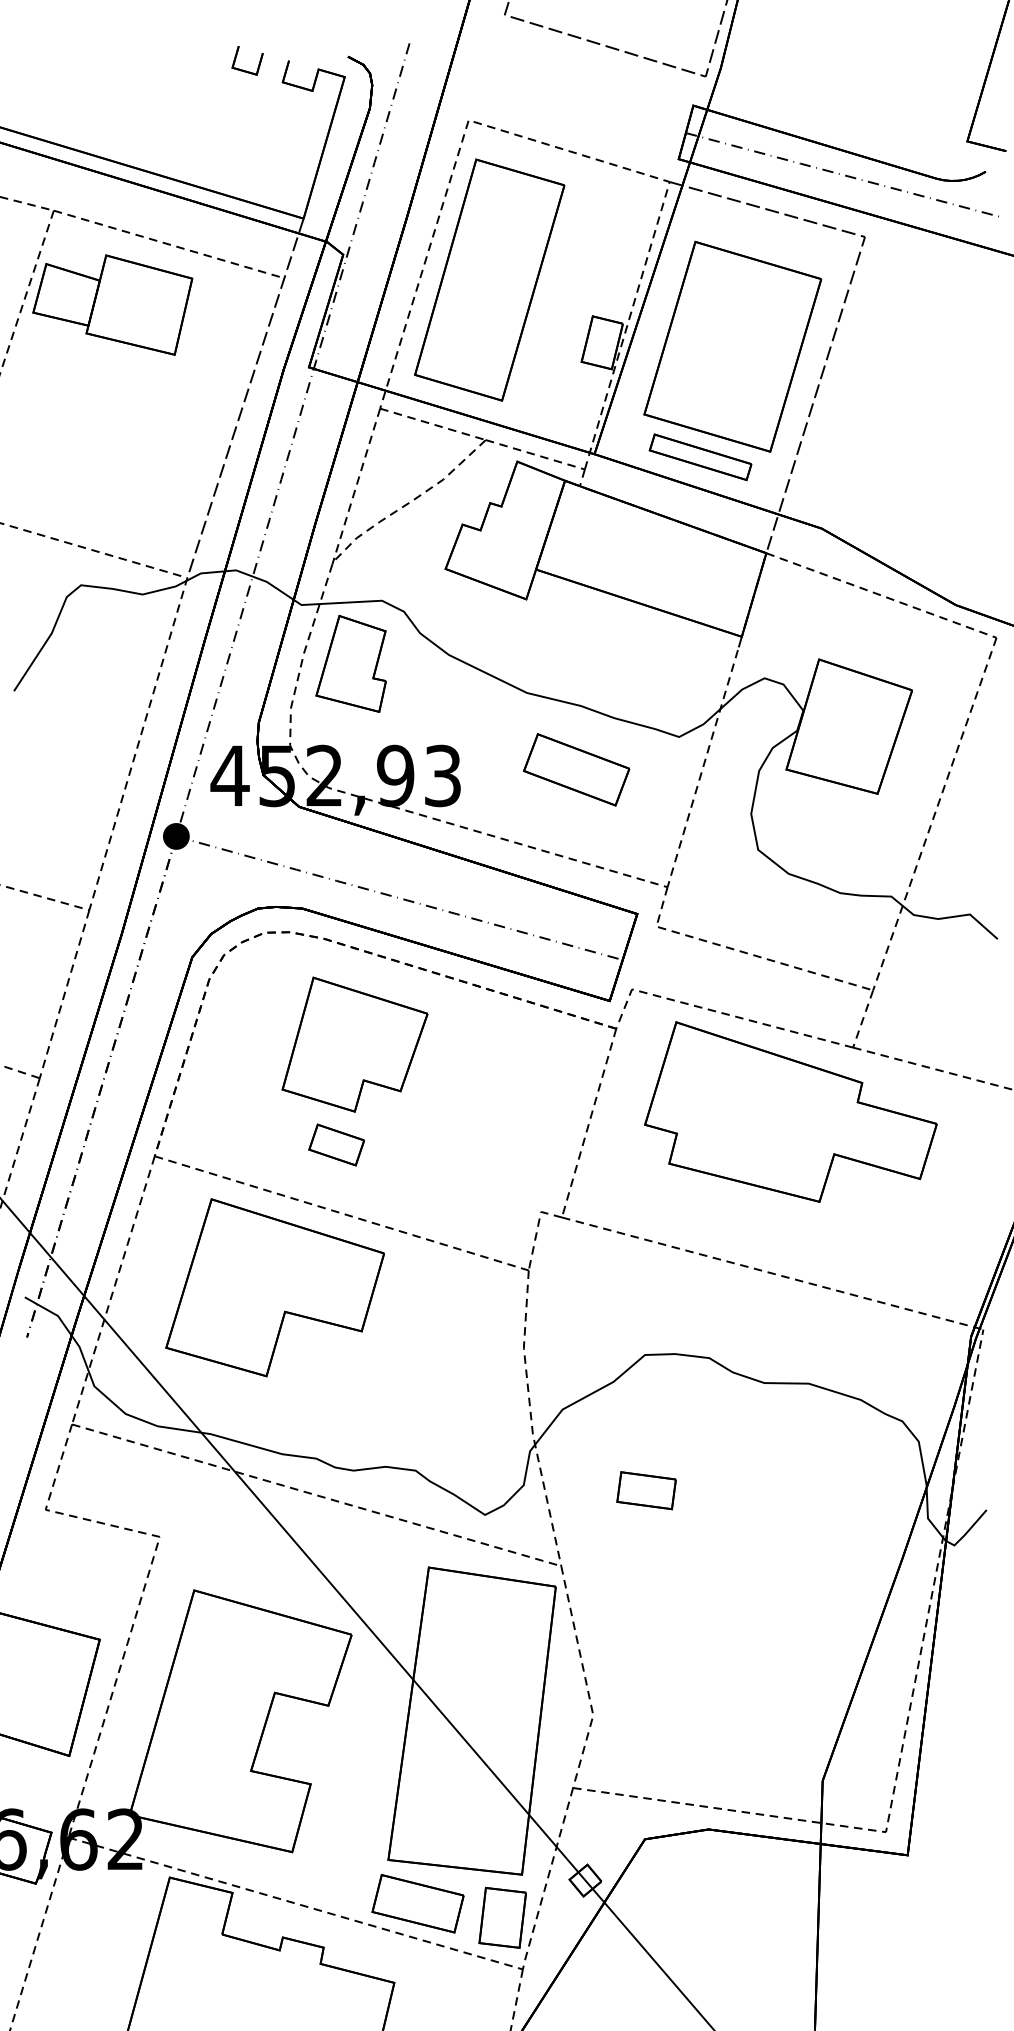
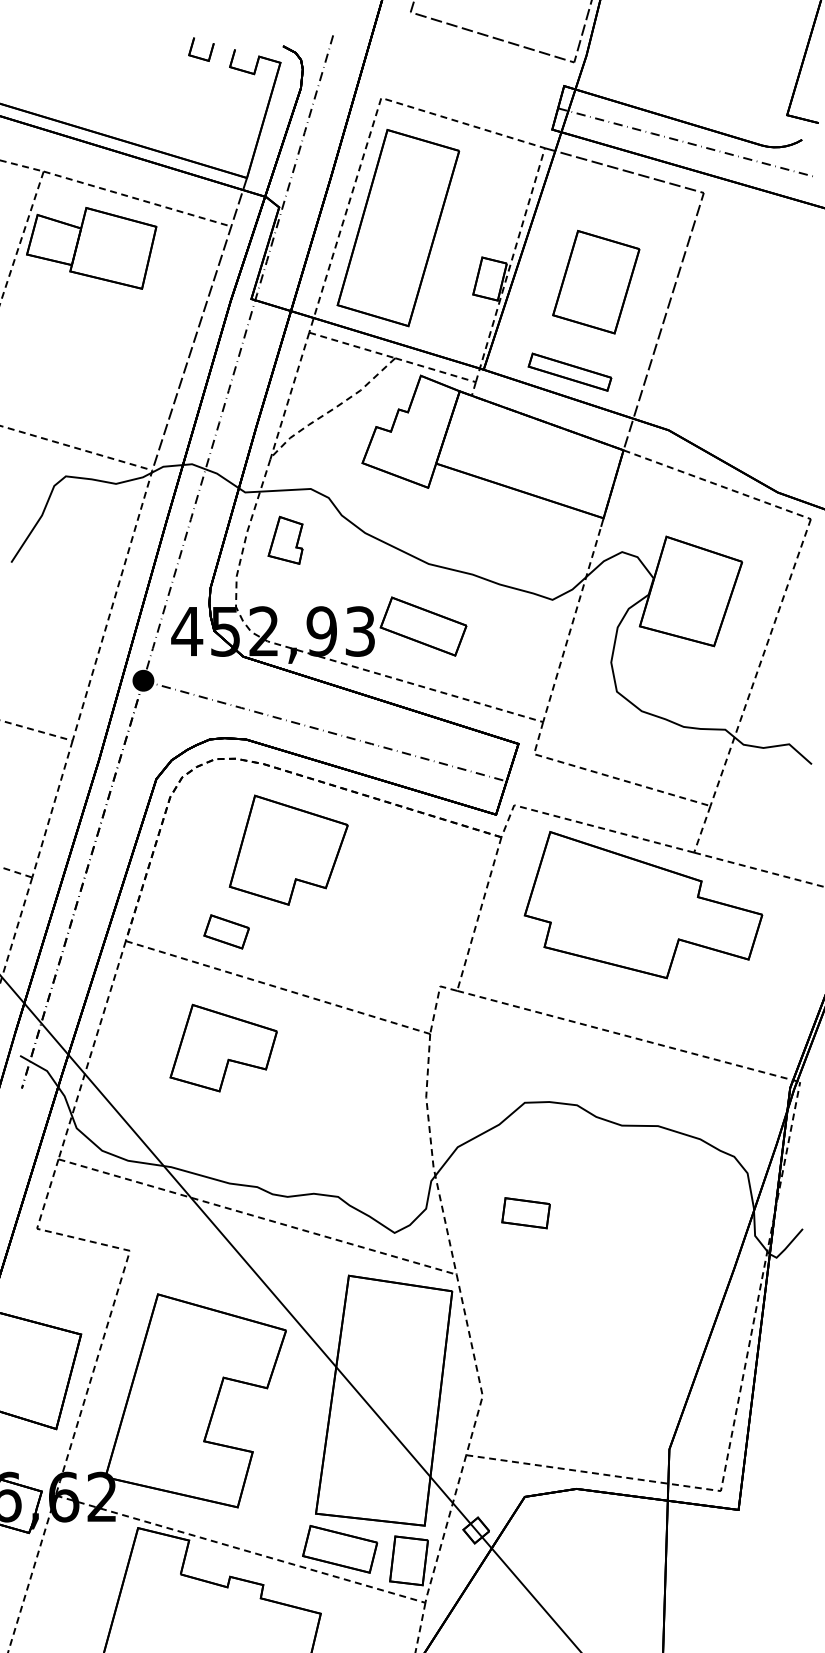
part: (732, 346) -> (596, 282), size x0.6
part: (350, 663) -> (285, 540), size x0.6
part: (576, 769) -> (423, 626), moved
part: (336, 1144) -> (226, 931), moved
part: (274, 1287) -> (223, 1047), size x0.6

